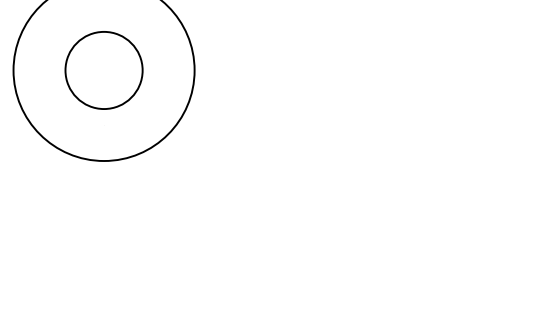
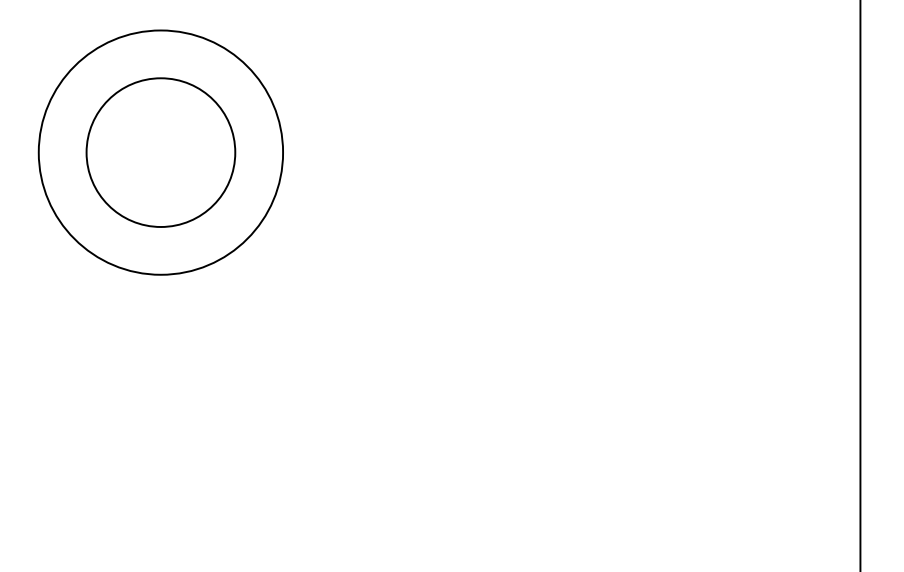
circle: (103, 70) -> (160, 152), size x1.43

